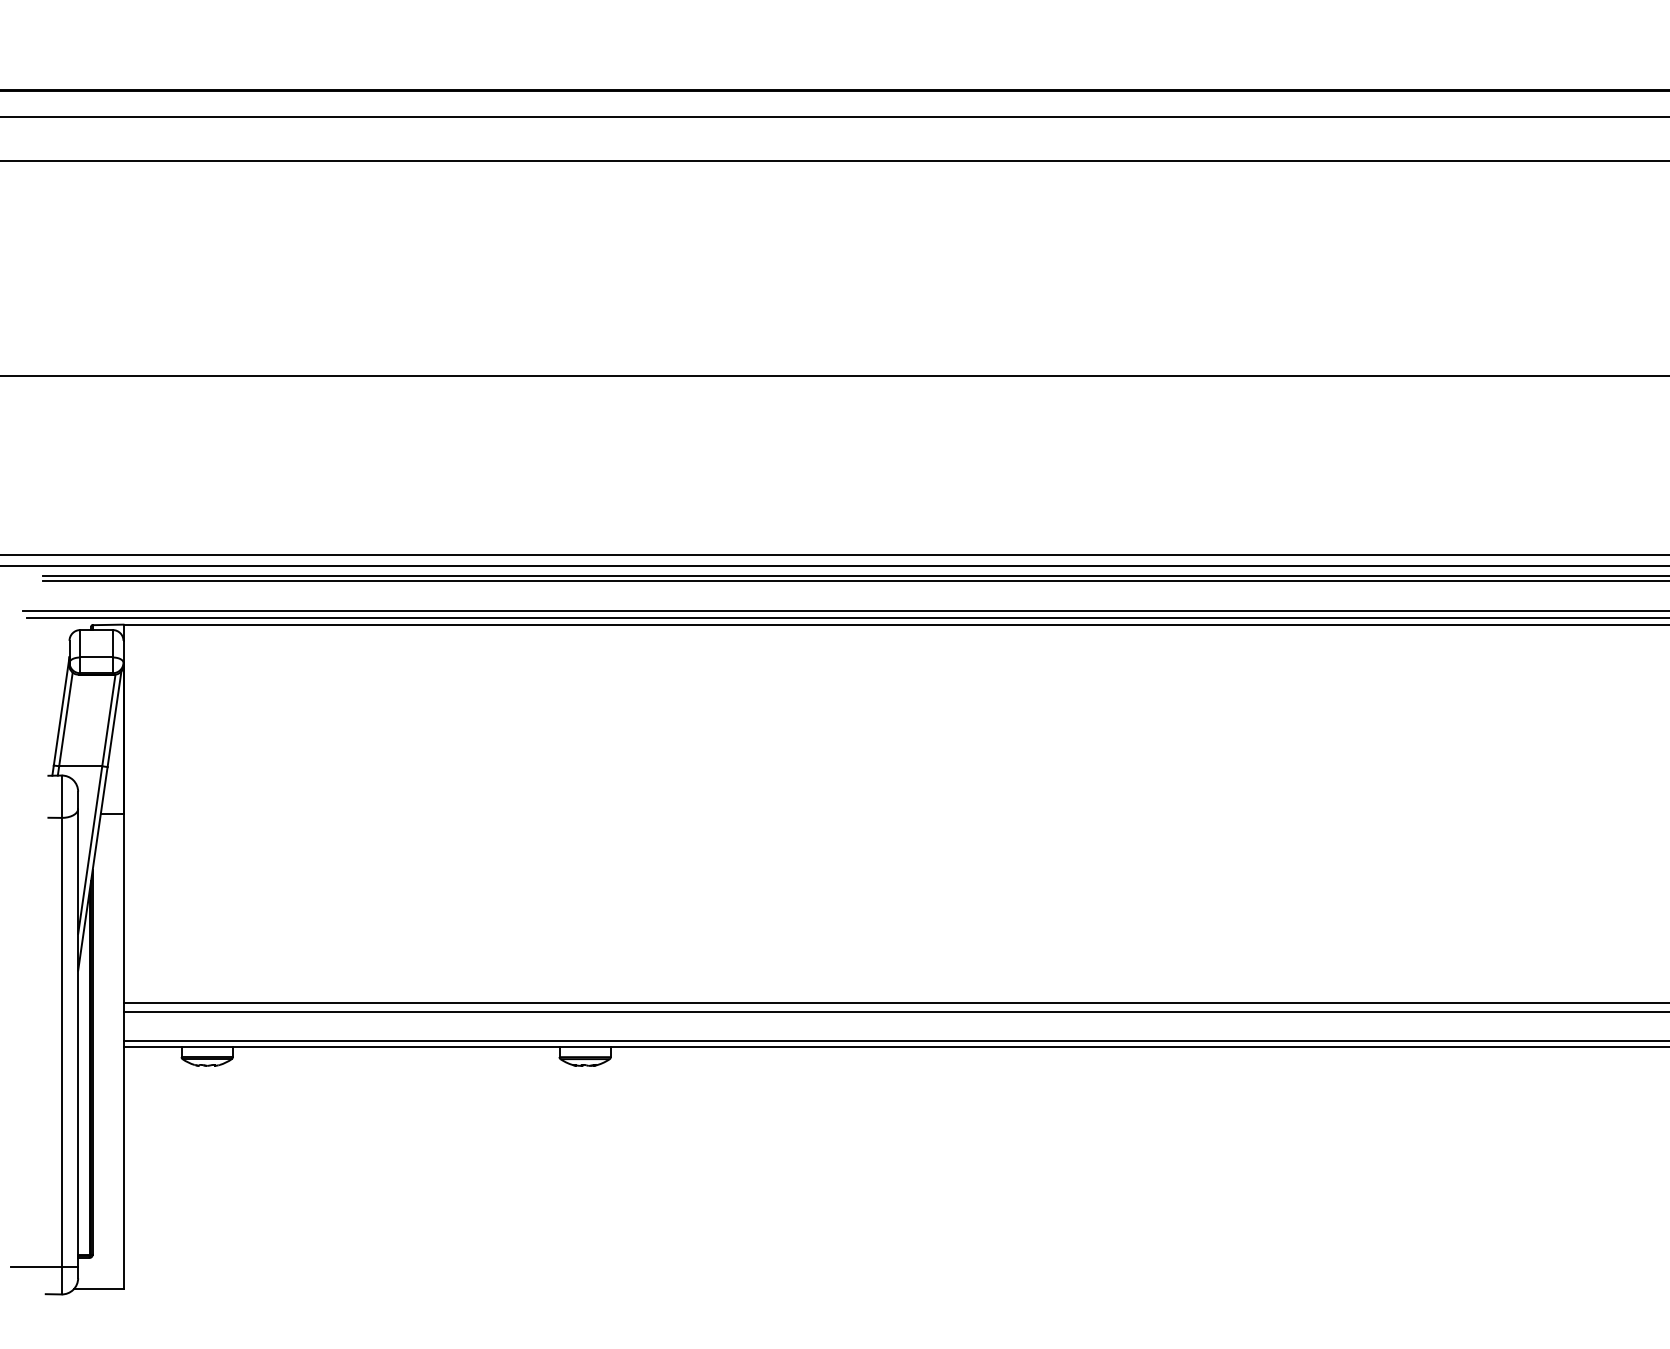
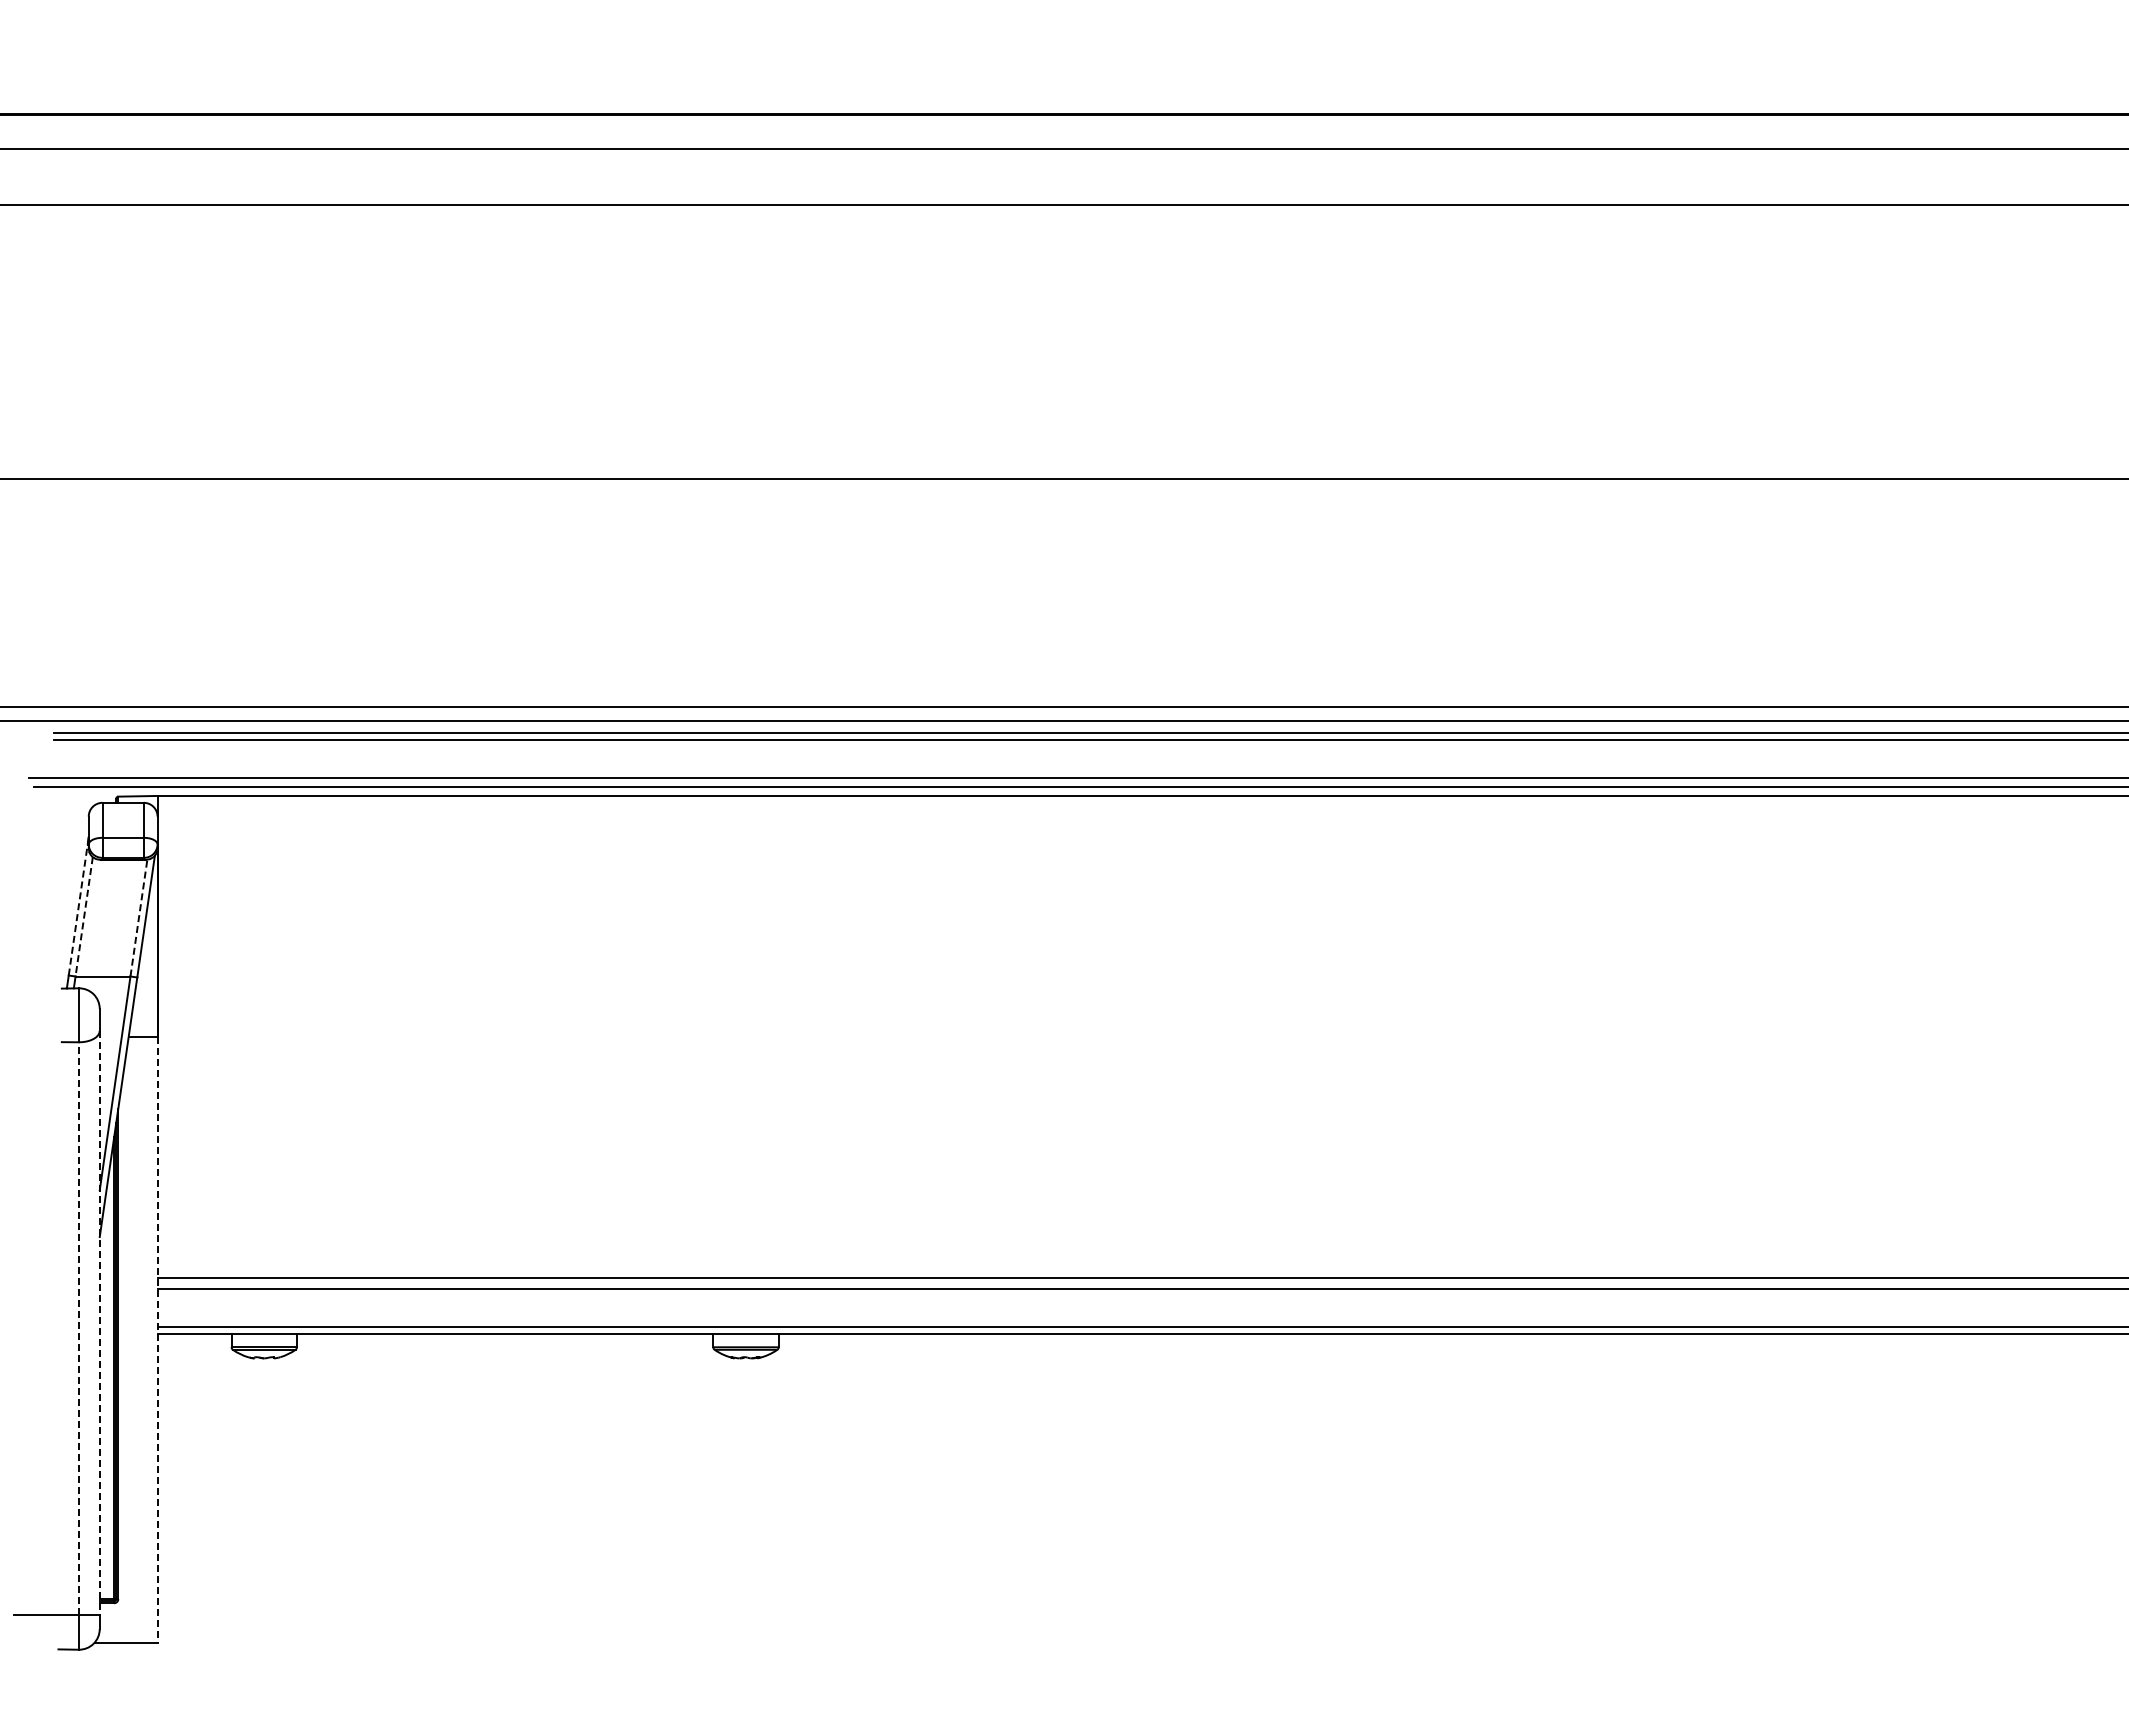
line: (61, 711) -> (78, 906), solid -> dashed
line: (66, 720) -> (84, 917), solid -> dashed
line: (108, 720) -> (138, 918), solid -> dashed
line: (77, 1038) -> (99, 1323), solid -> dashed
line: (61, 1042) -> (78, 1328), solid -> dashed
line: (123, 1051) -> (157, 1339), solid -> dashed

